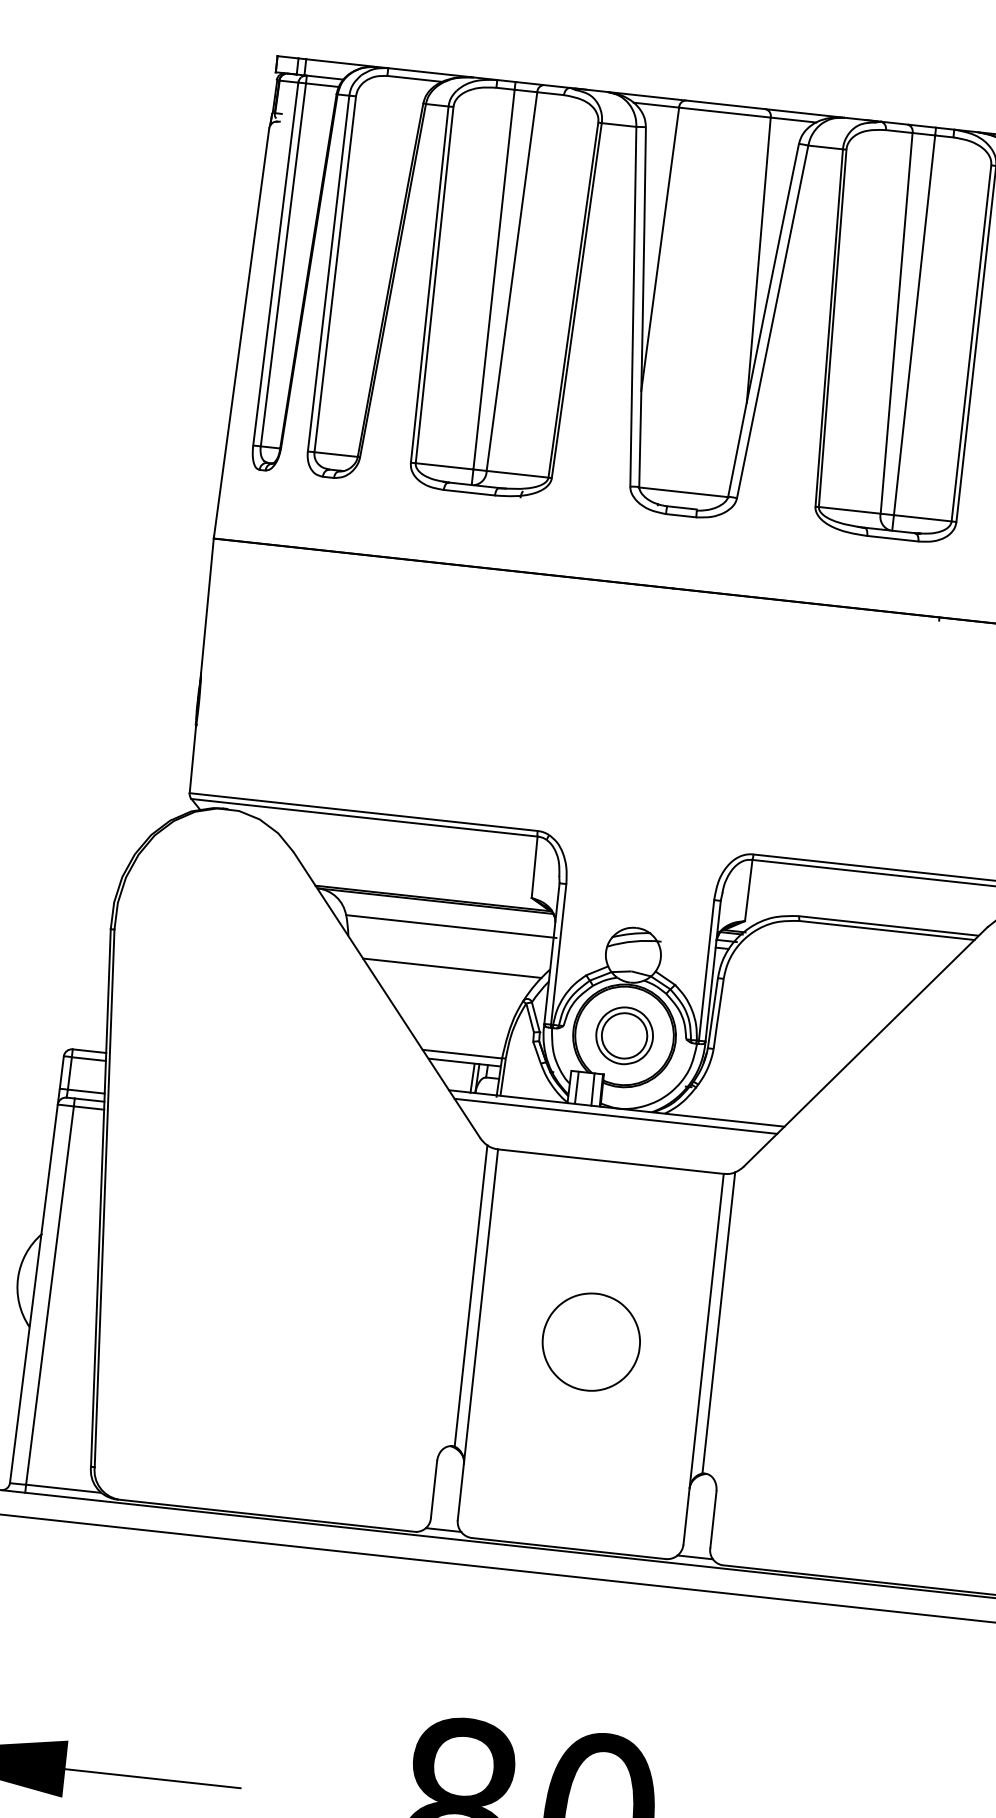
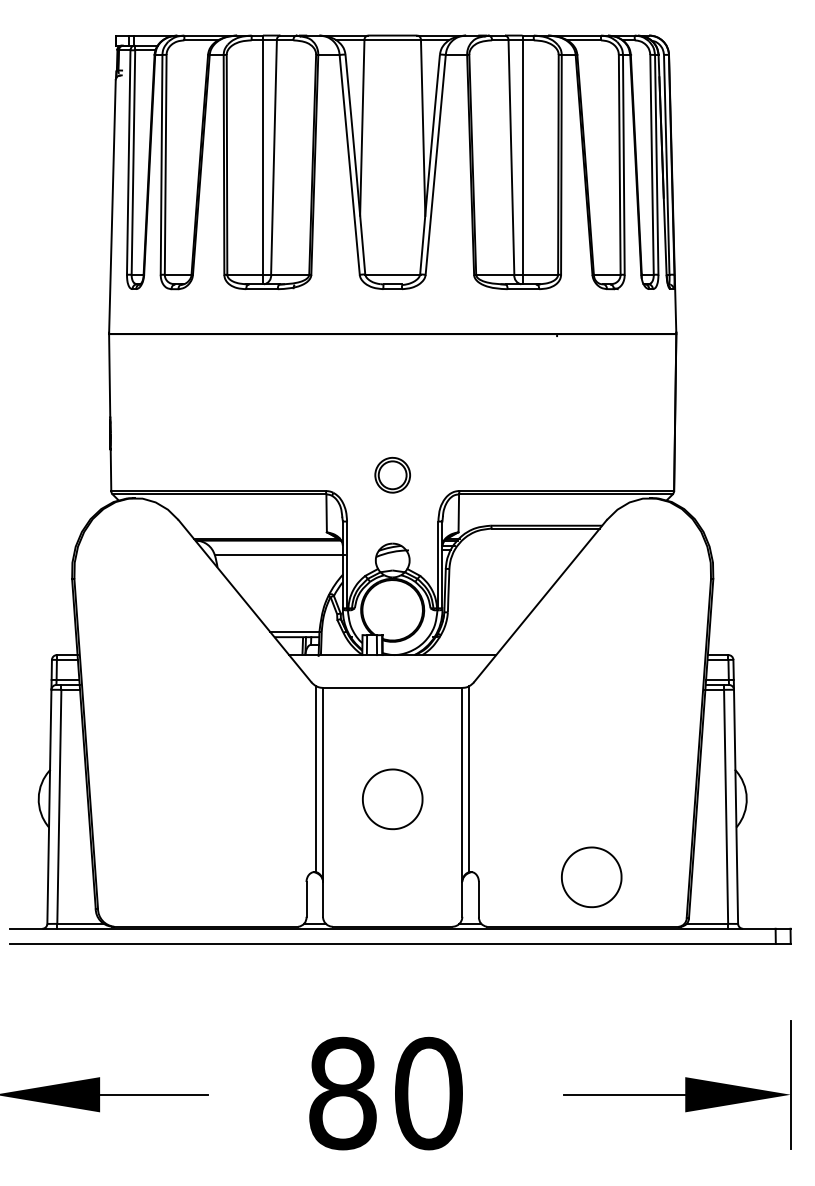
line: (451, 968) -> (282, 580), removed
part: (624, 1036) -> (392, 475), moved
line: (615, 1115) -> (392, 659), removed
part: (899, 1503) -> (591, 877), added

